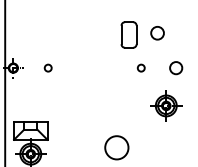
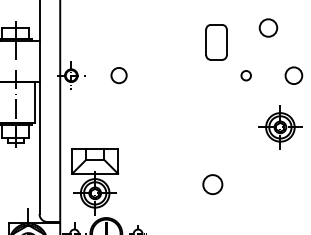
part: (129, 35) -> (216, 42), moved
circle: (47, 67) -> (118, 75), size x1.6
circle: (116, 147) -> (212, 184), size x0.6

